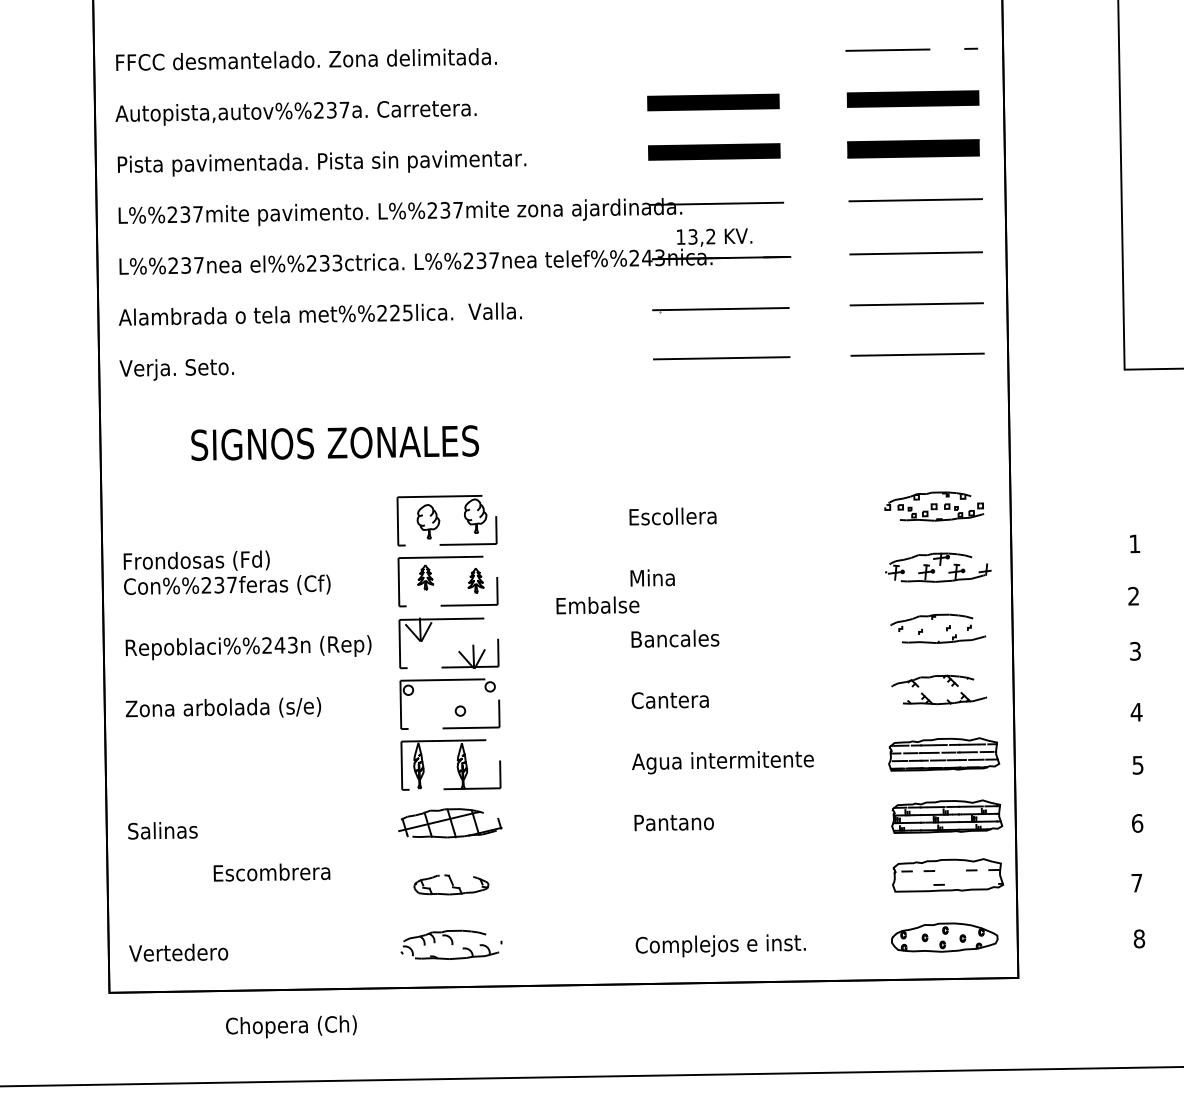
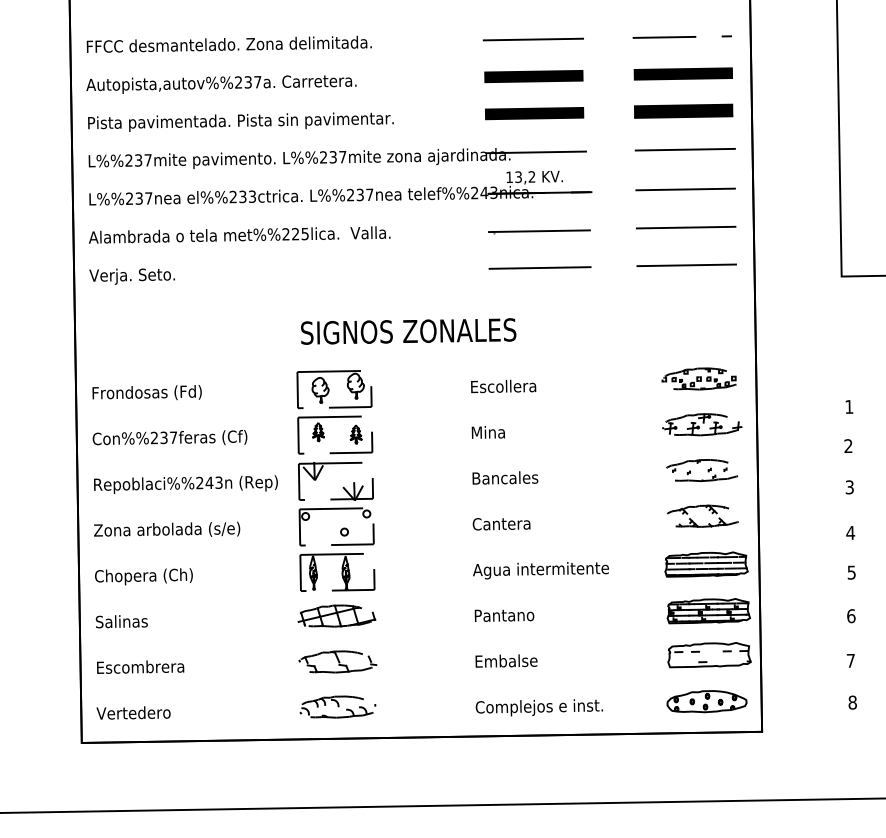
line: (712, 52) -> (533, 39), added
text: (334, 442) -> (408, 331), moved
text: (196, 560) -> (146, 392), moved
text: (597, 605) -> (506, 661), moved
text: (271, 872) -> (140, 667), moved
part: (451, 884) -> (337, 661), size x1.43
text: (291, 1026) -> (143, 576), moved

